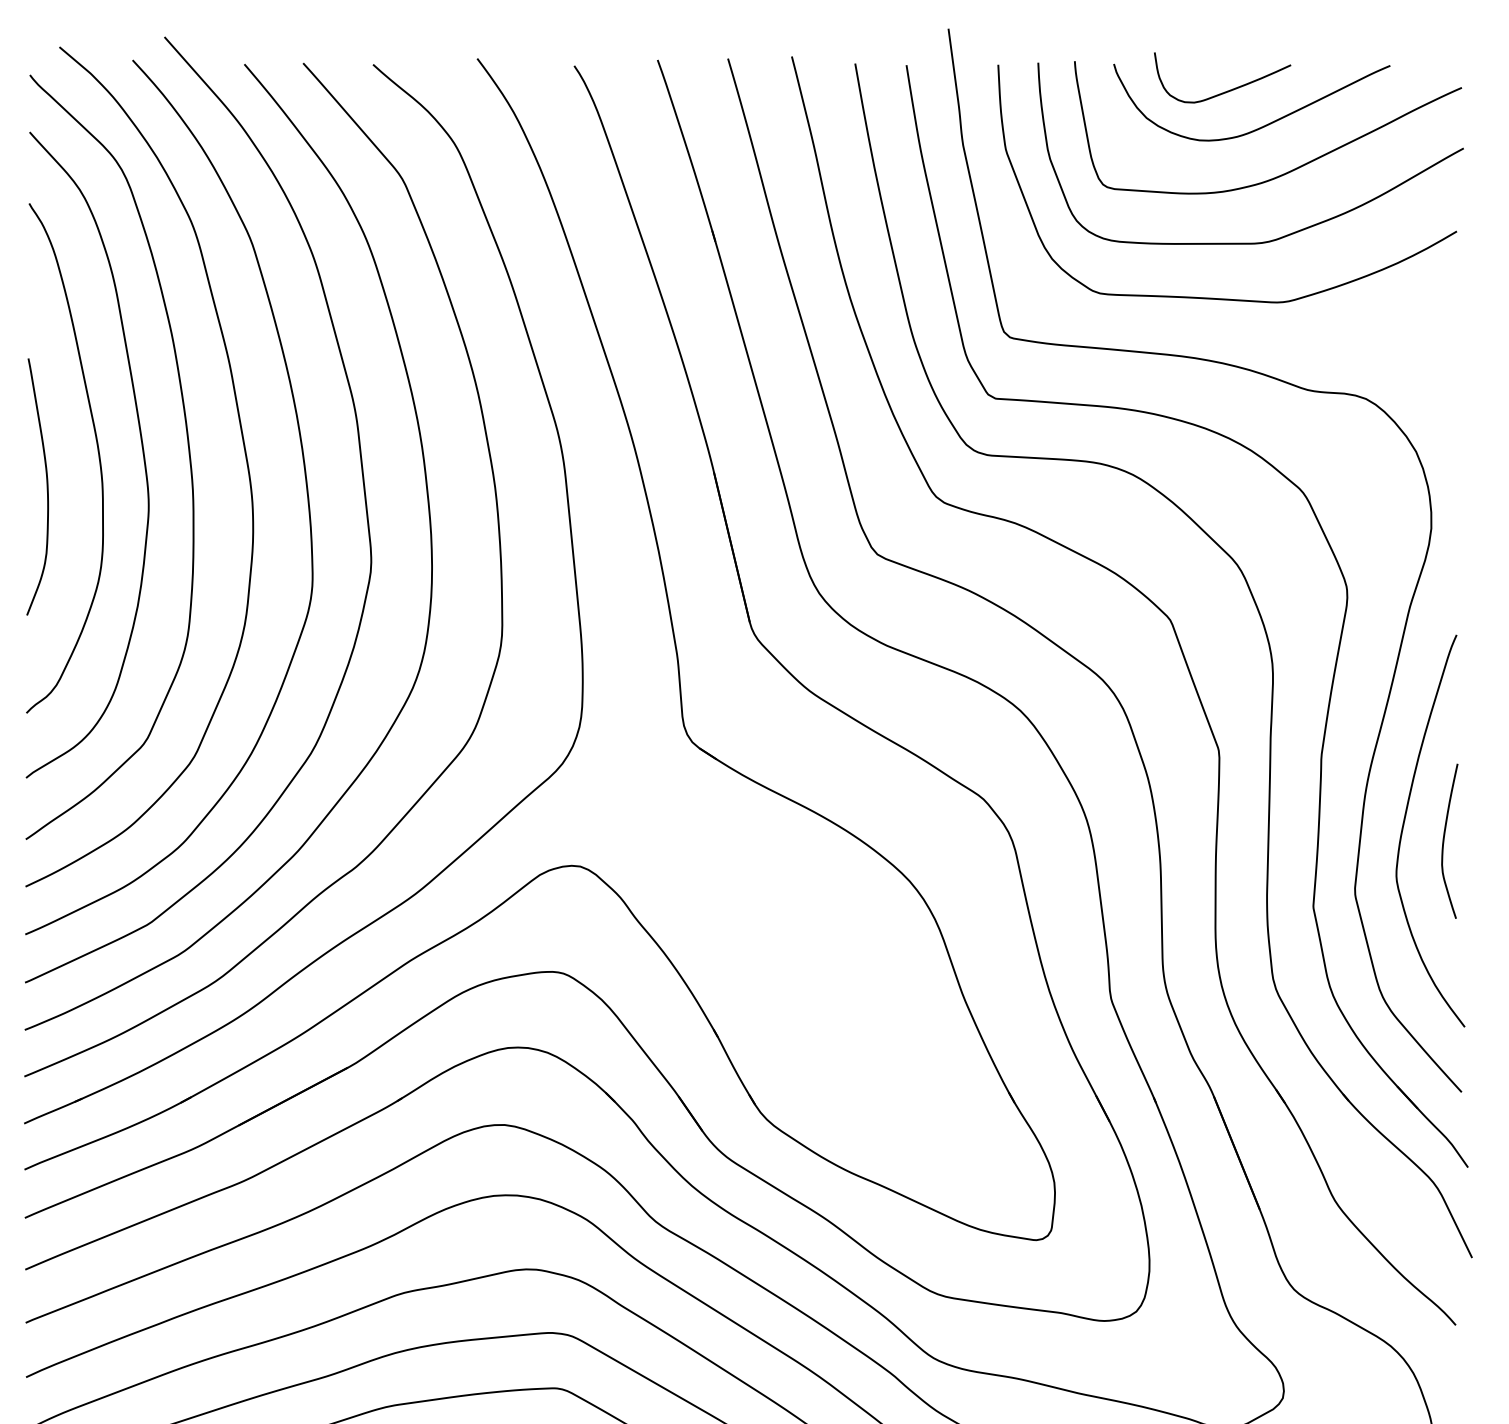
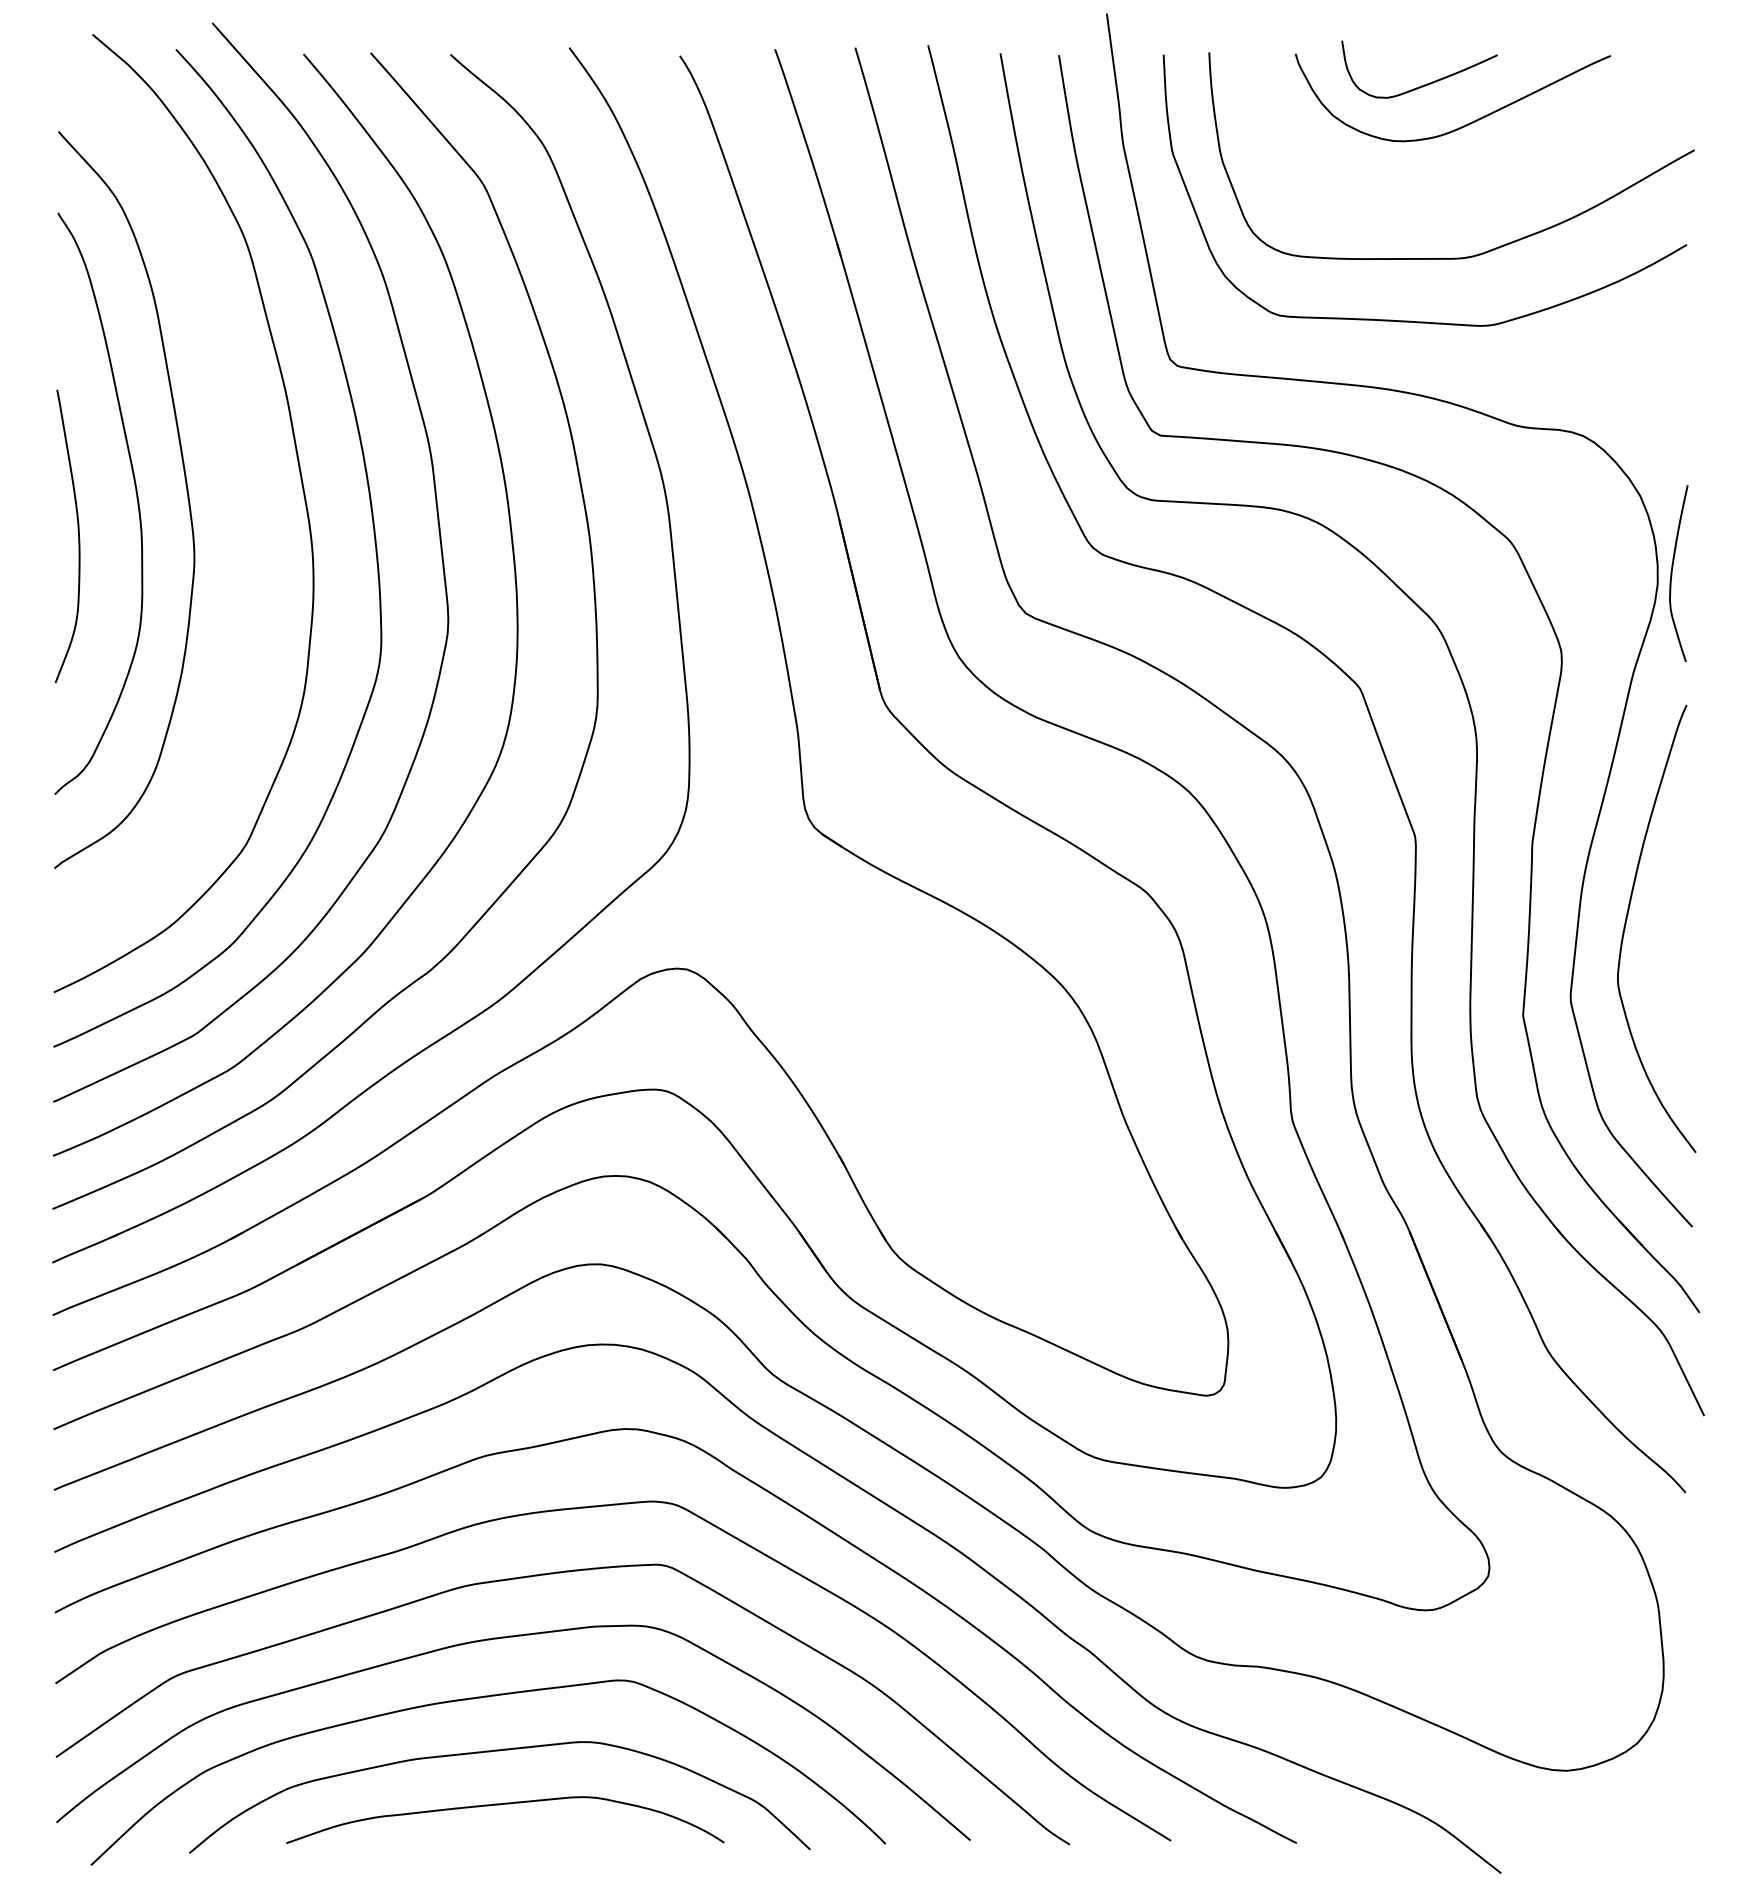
curve: (1290, 170) -> (1496, 175), removed
curve: (188, 451) -> (239, 495), removed
curve: (1444, 841) -> (1672, 573), moved

